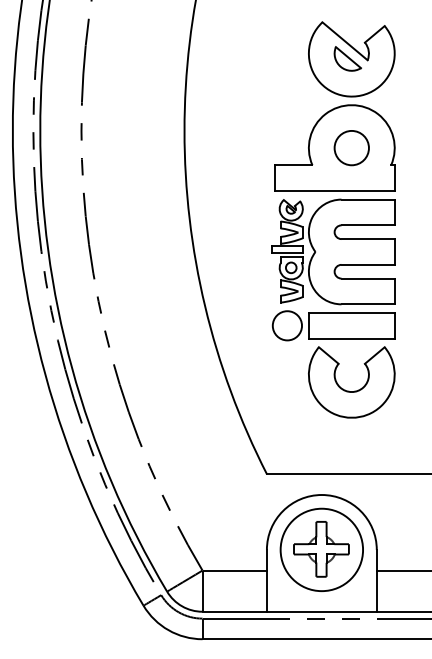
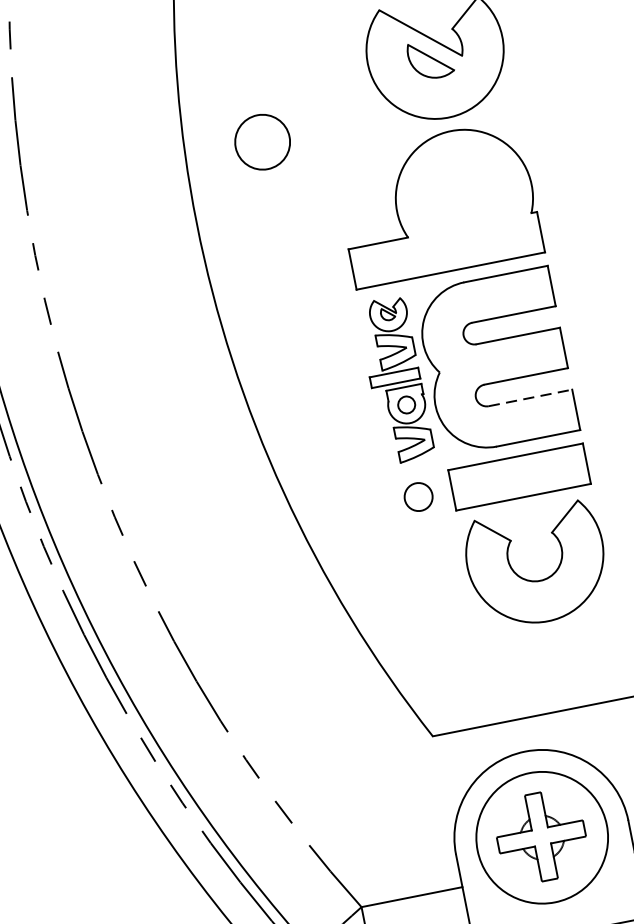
circle: (351, 148) -> (262, 142), moved
line: (368, 278) -> (531, 397), solid -> dashed
circle: (287, 325) -> (418, 496), size x0.6

